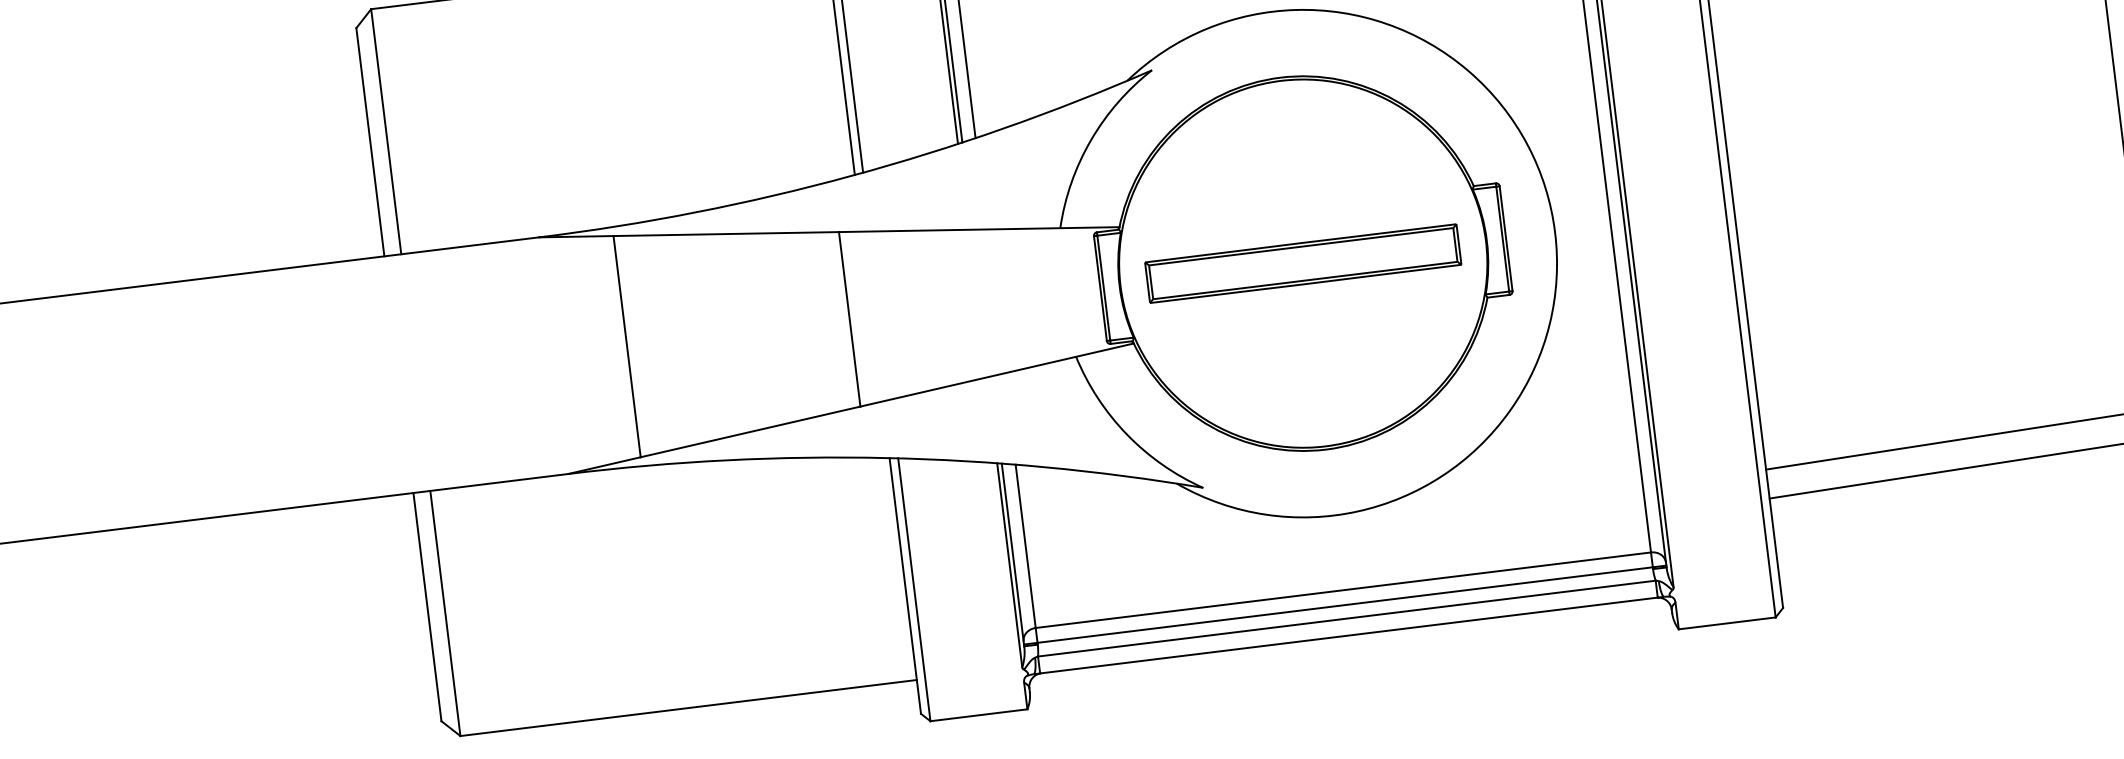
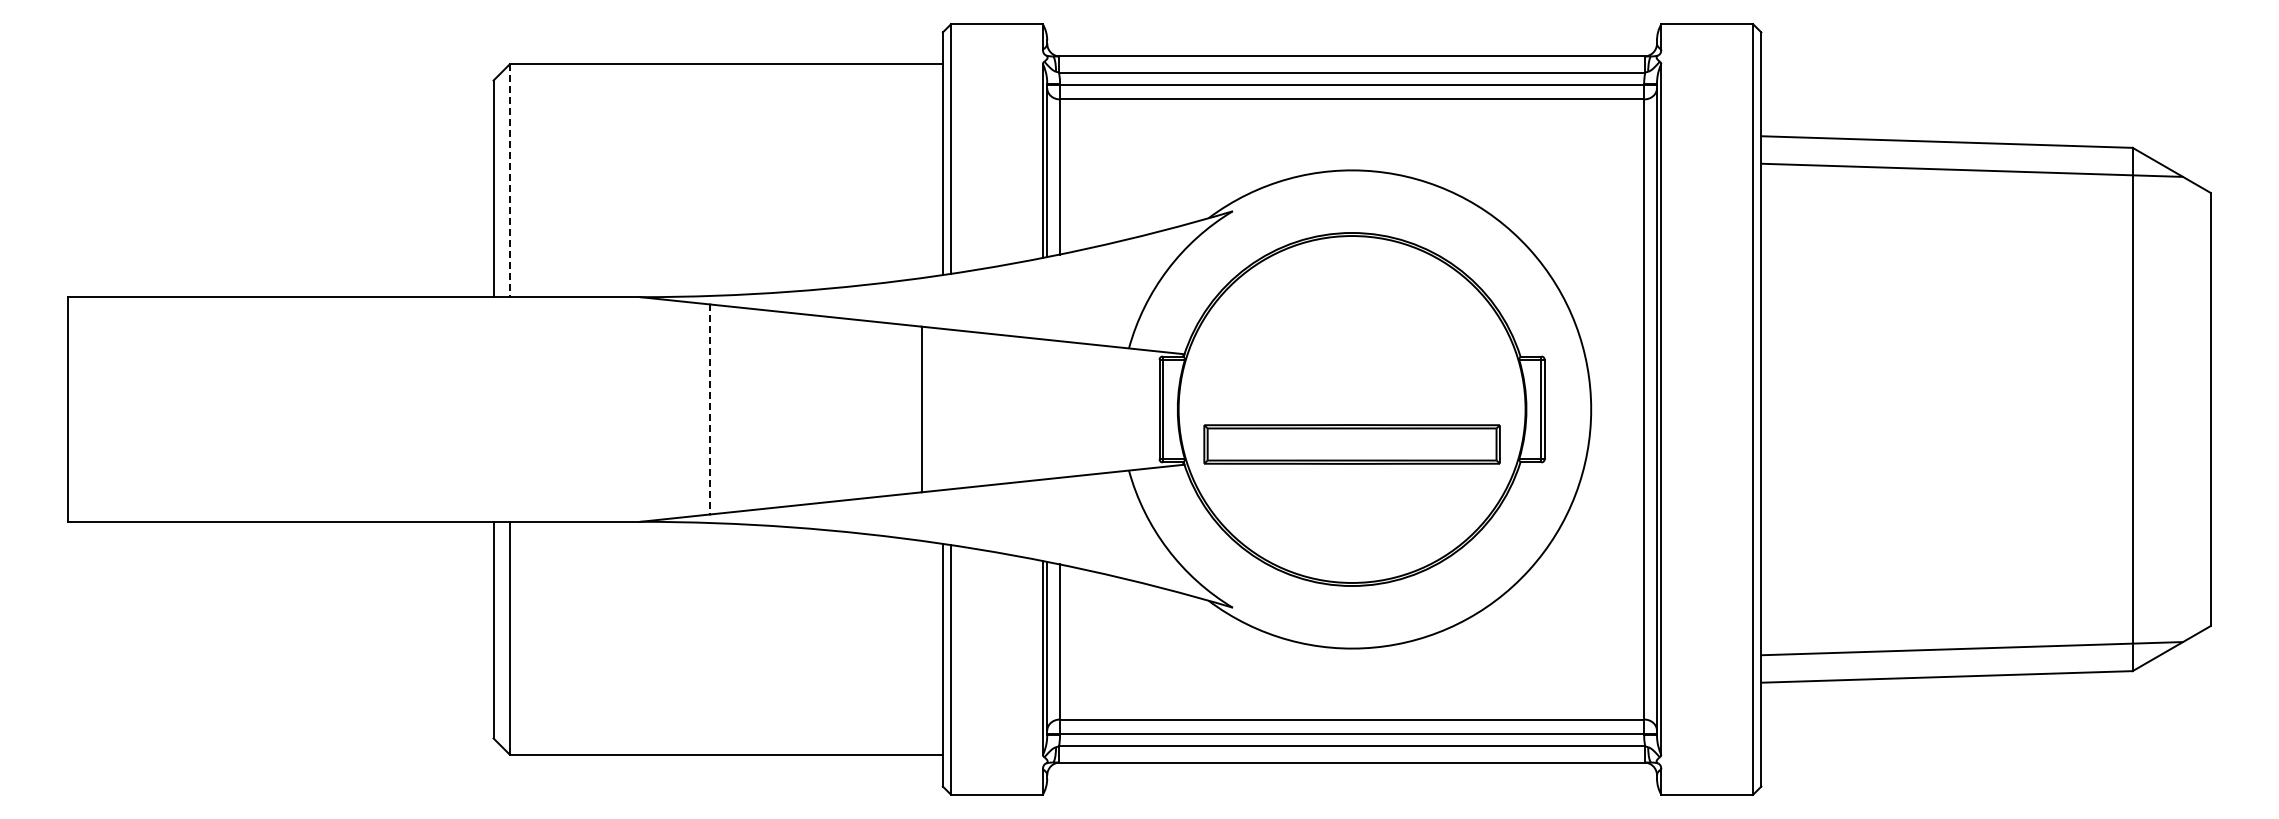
line: (386, 132) -> (509, 181), solid -> dashed
part: (1302, 263) -> (1351, 444), moved
line: (627, 346) -> (710, 409), solid -> dashed

